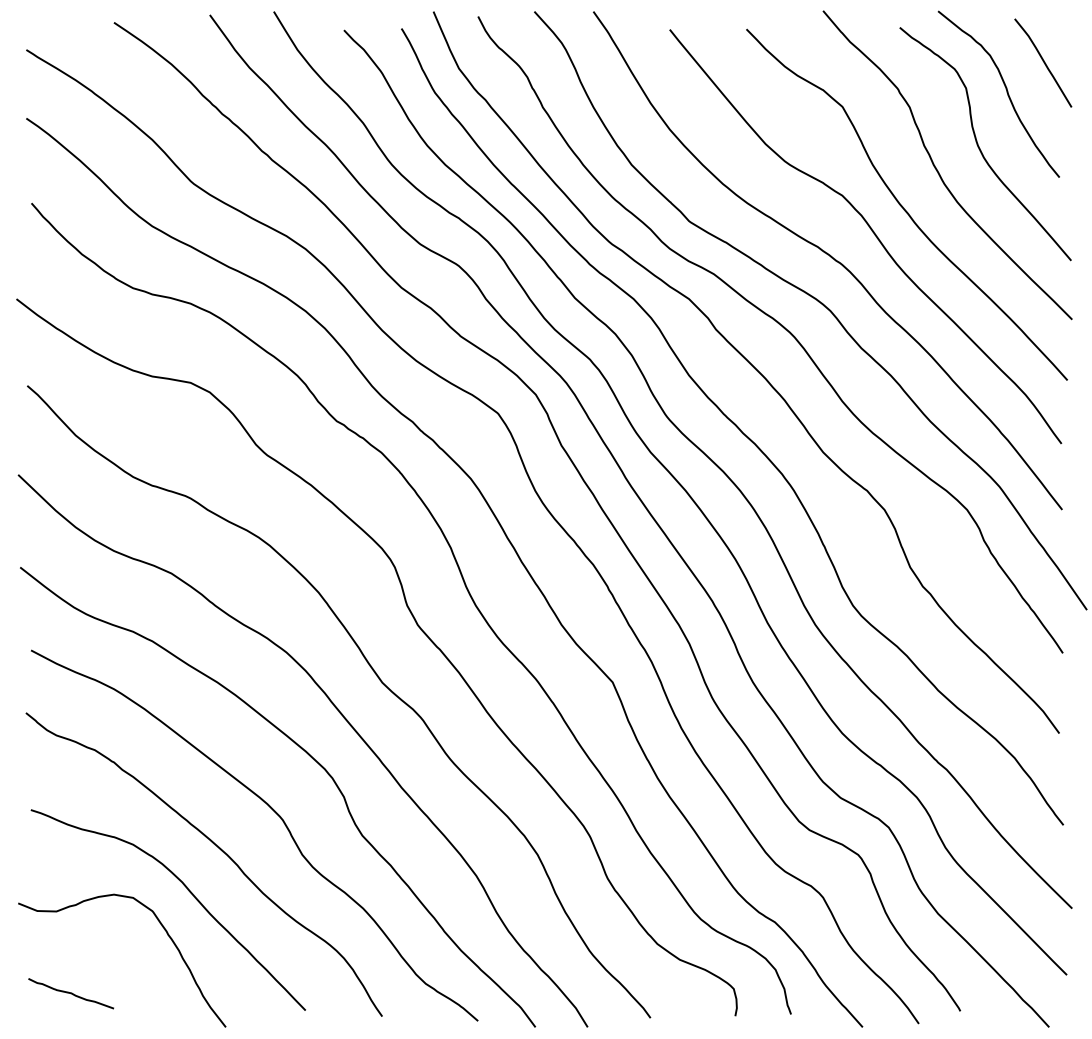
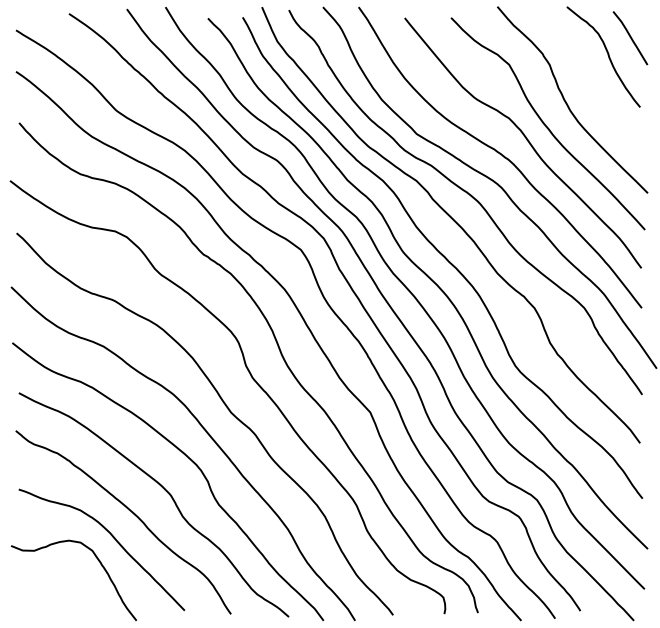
curve: (980, 146) -> (592, 88), removed
line: (71, 993) -> (43, 600), removed

